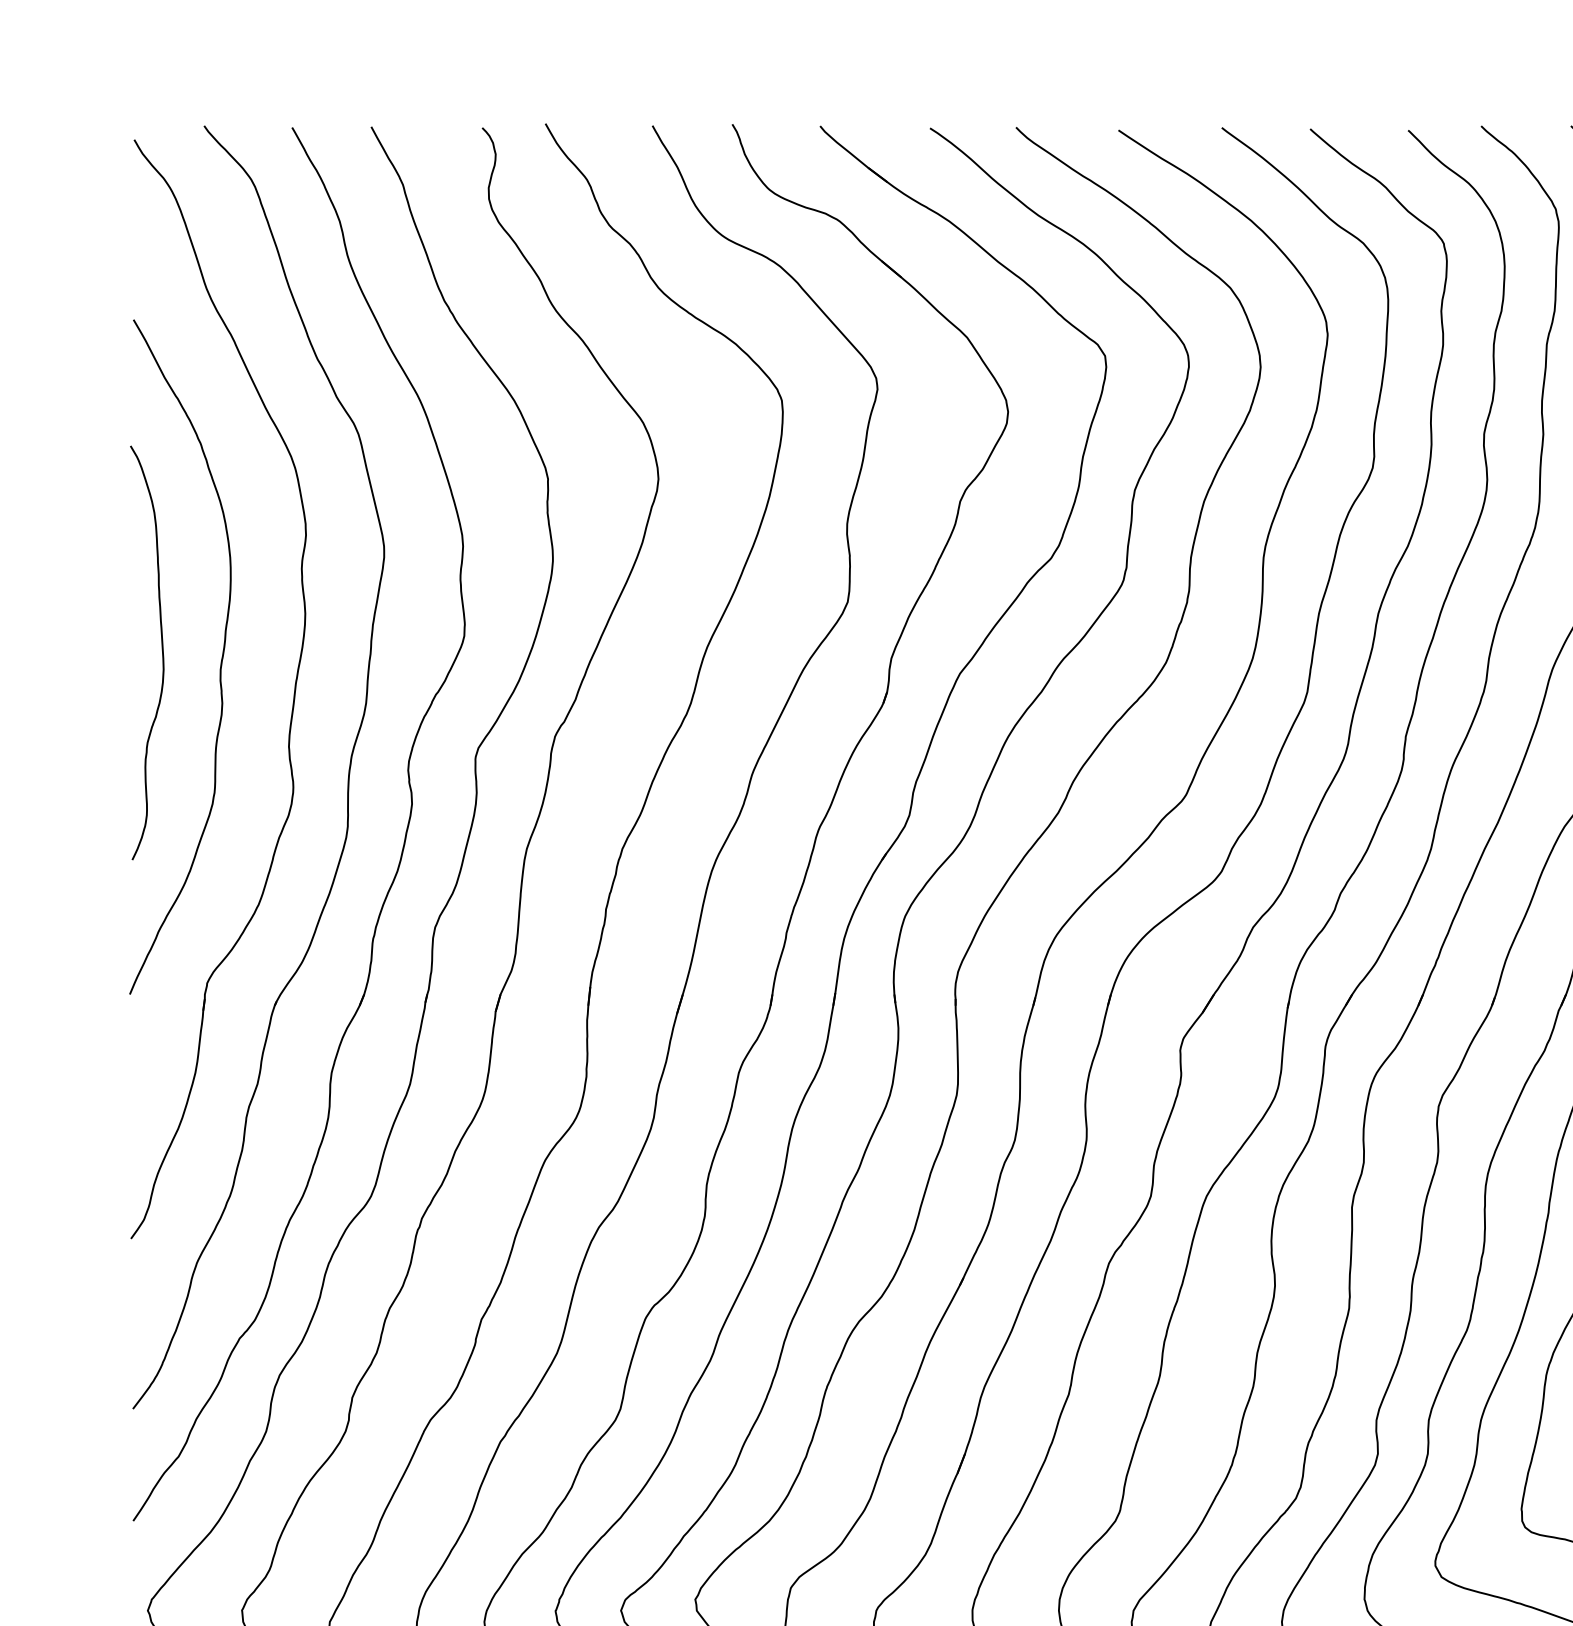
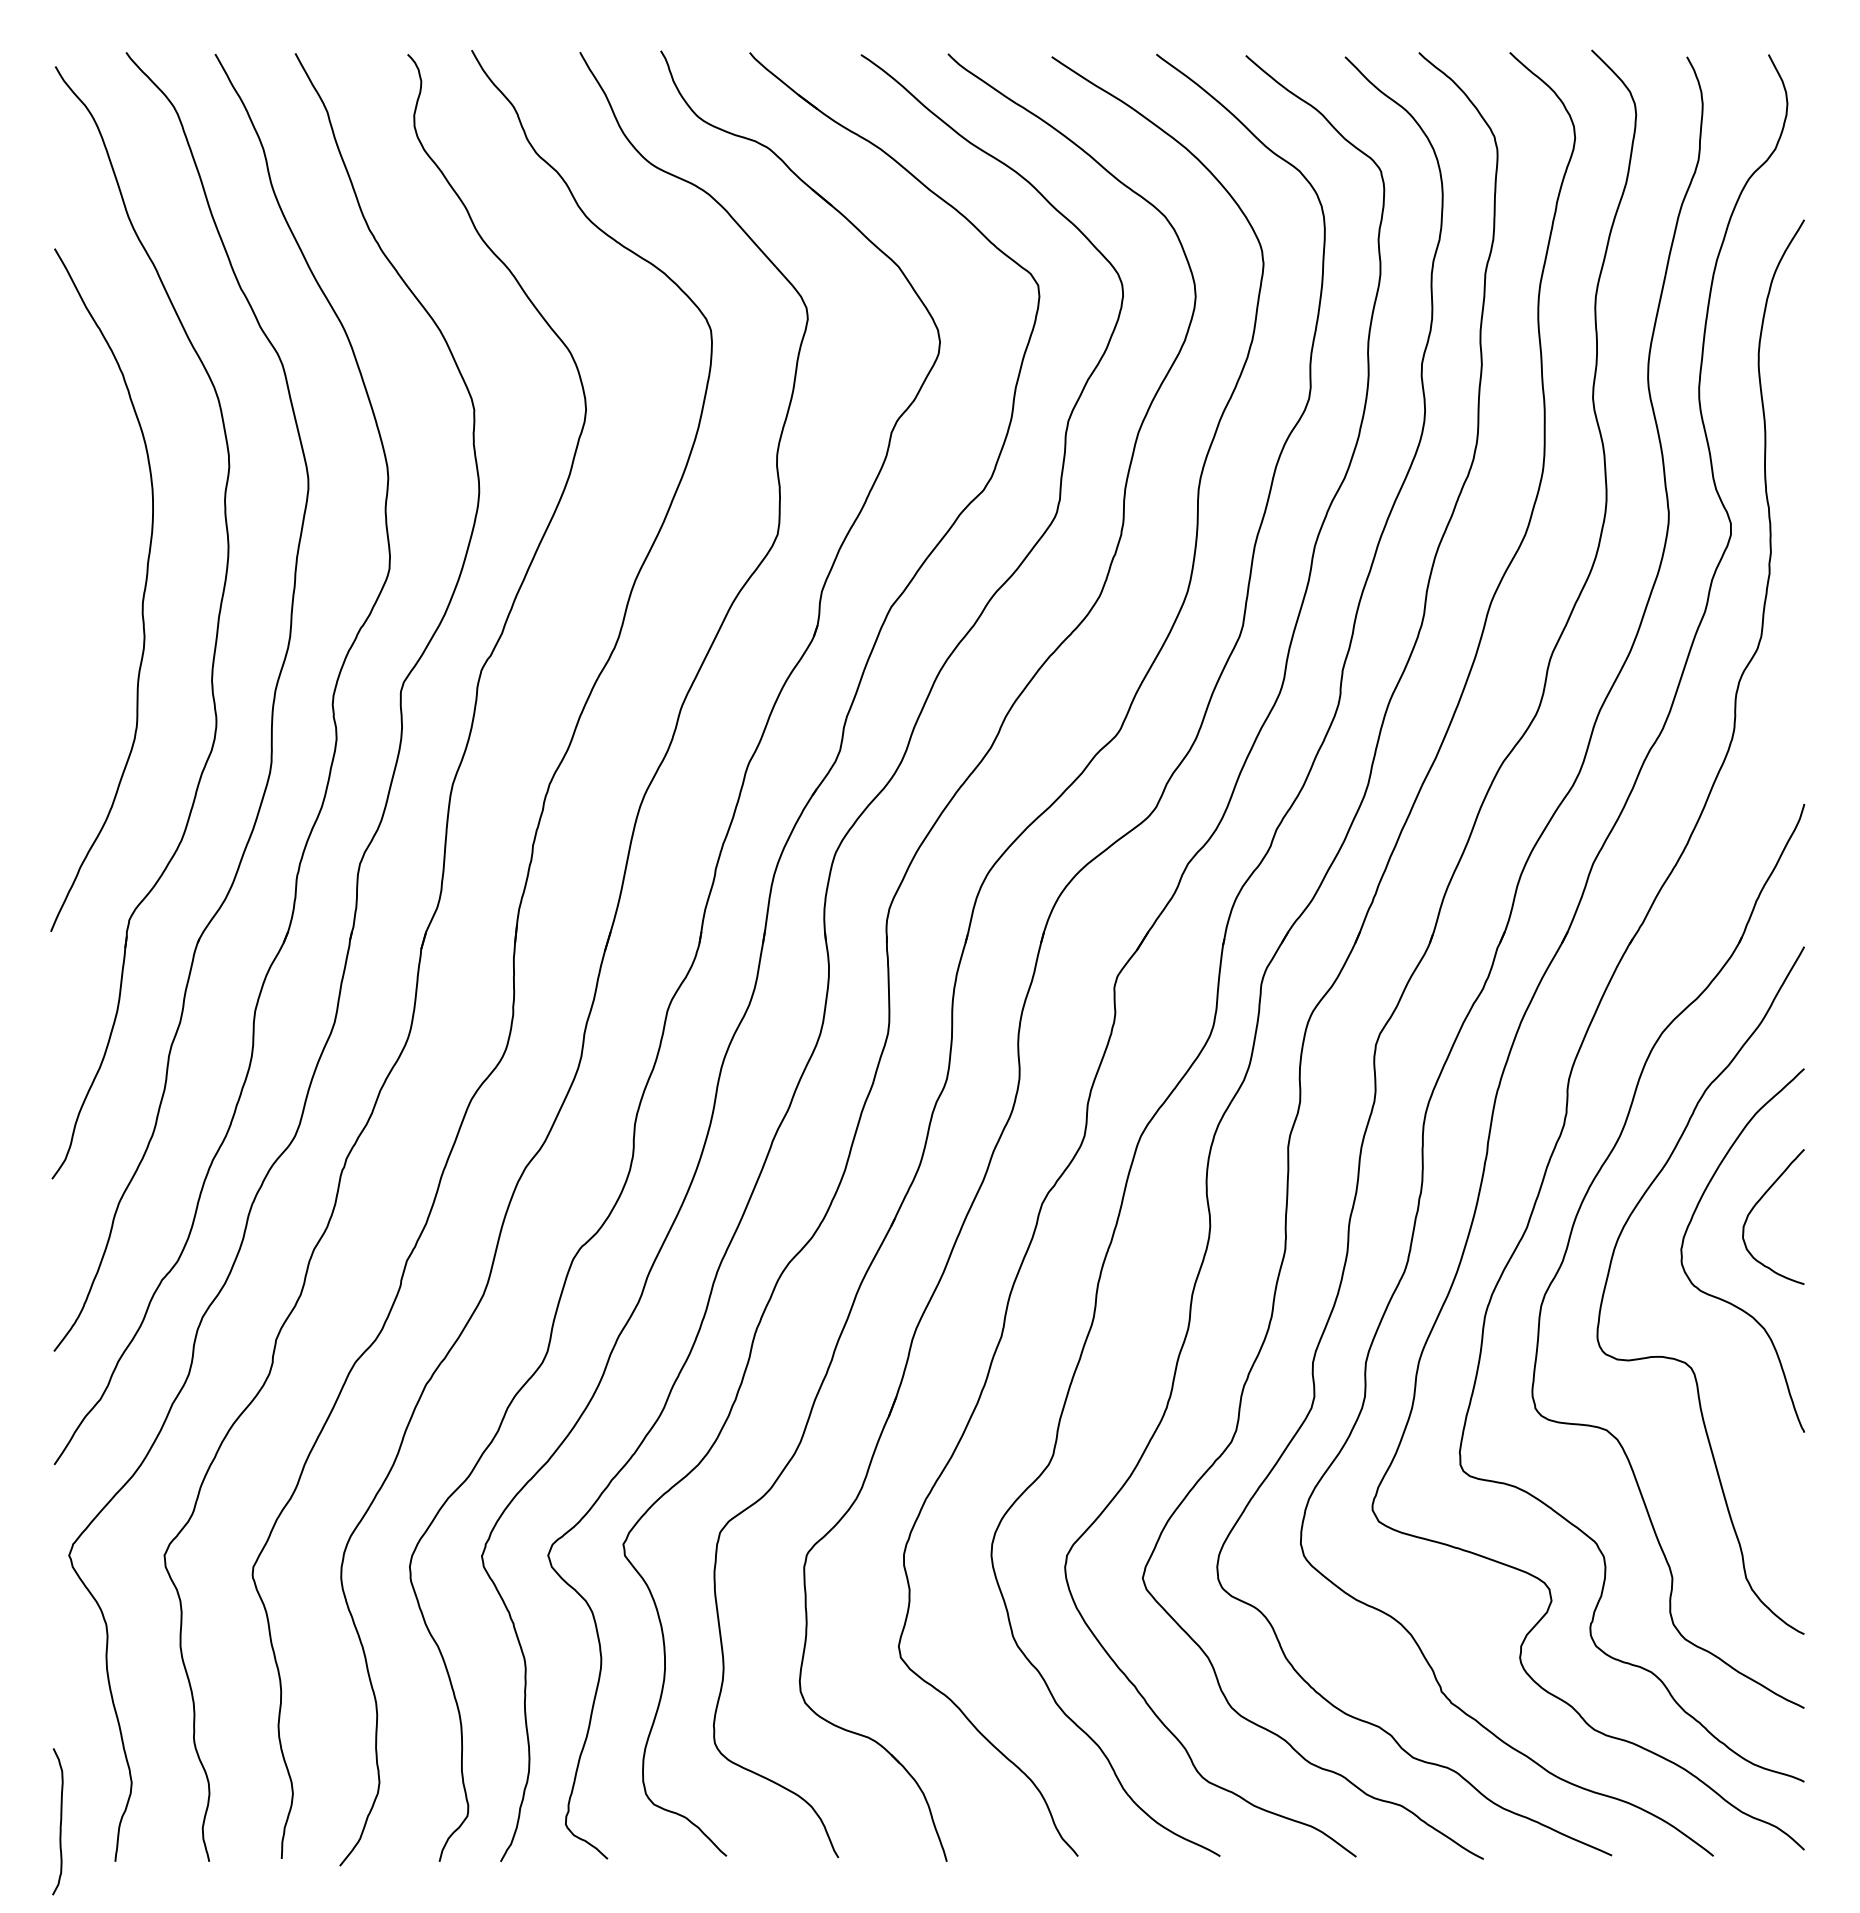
curve: (162, 652) -> (83, 585), removed

